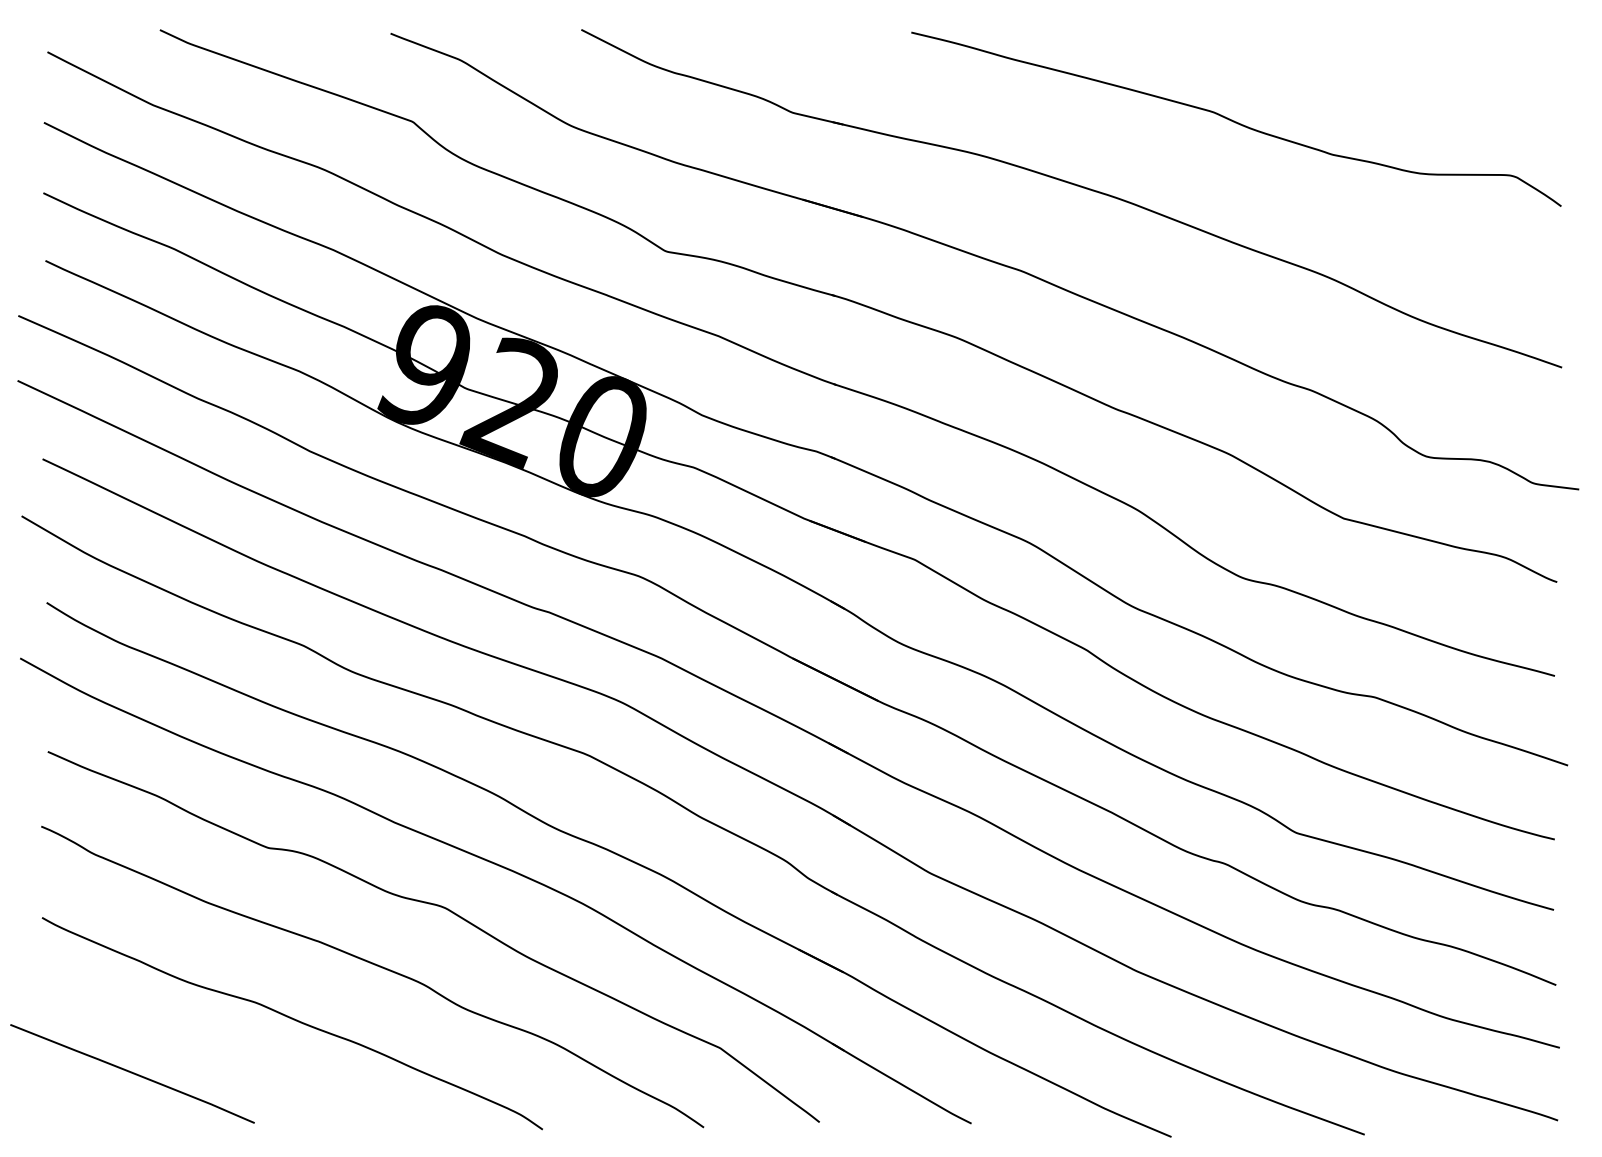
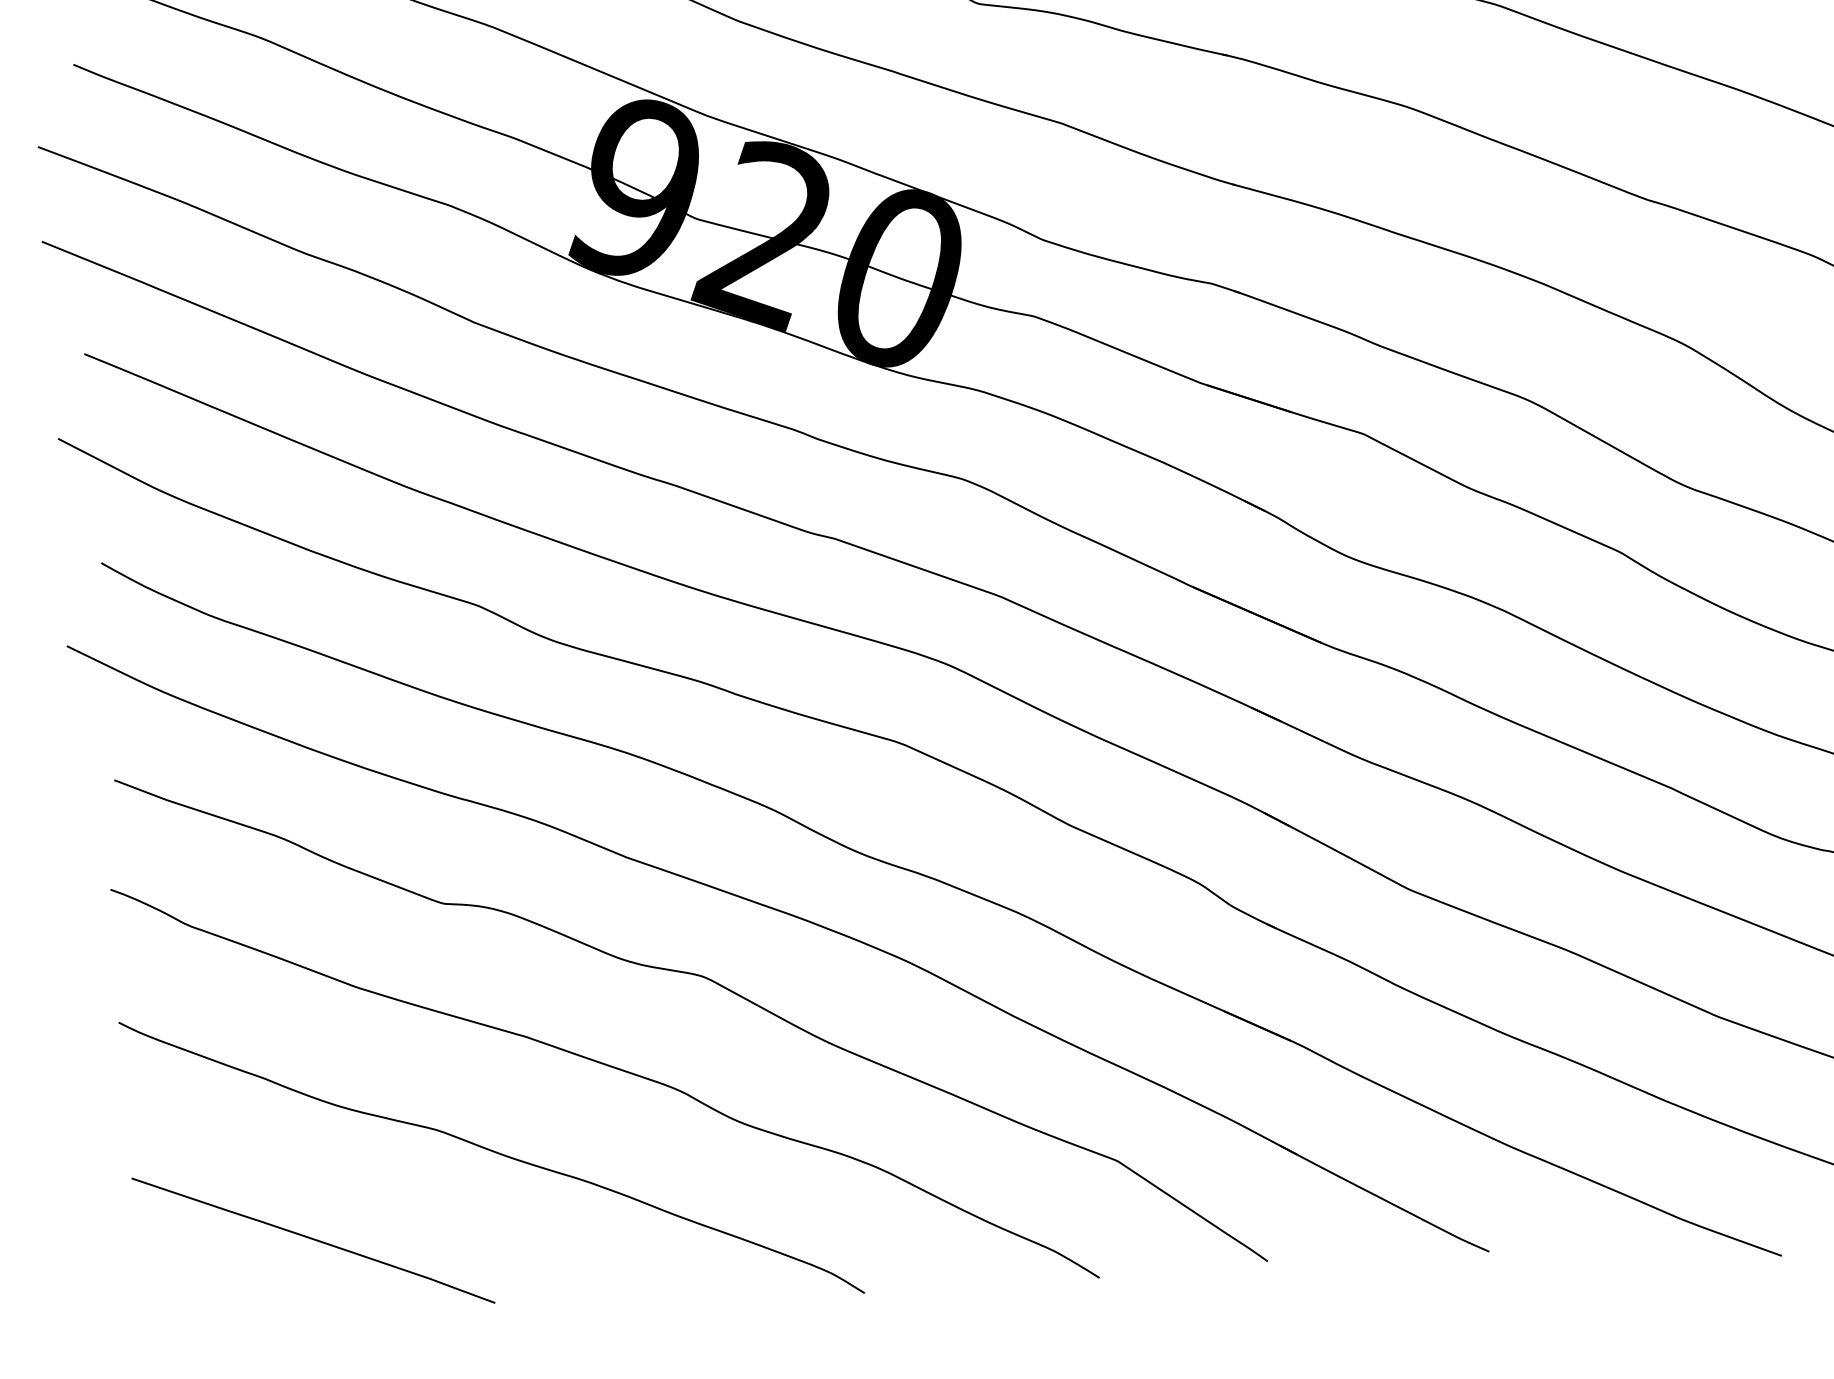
curve: (132, 1073) -> (313, 1240), moved

